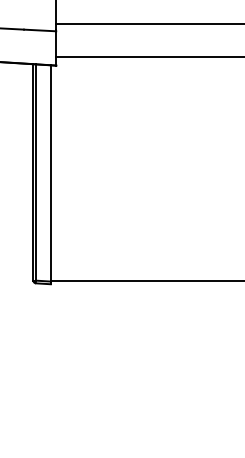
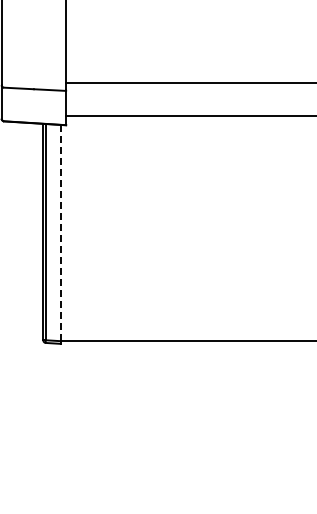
line: (50, 173) -> (60, 233), solid -> dashed

